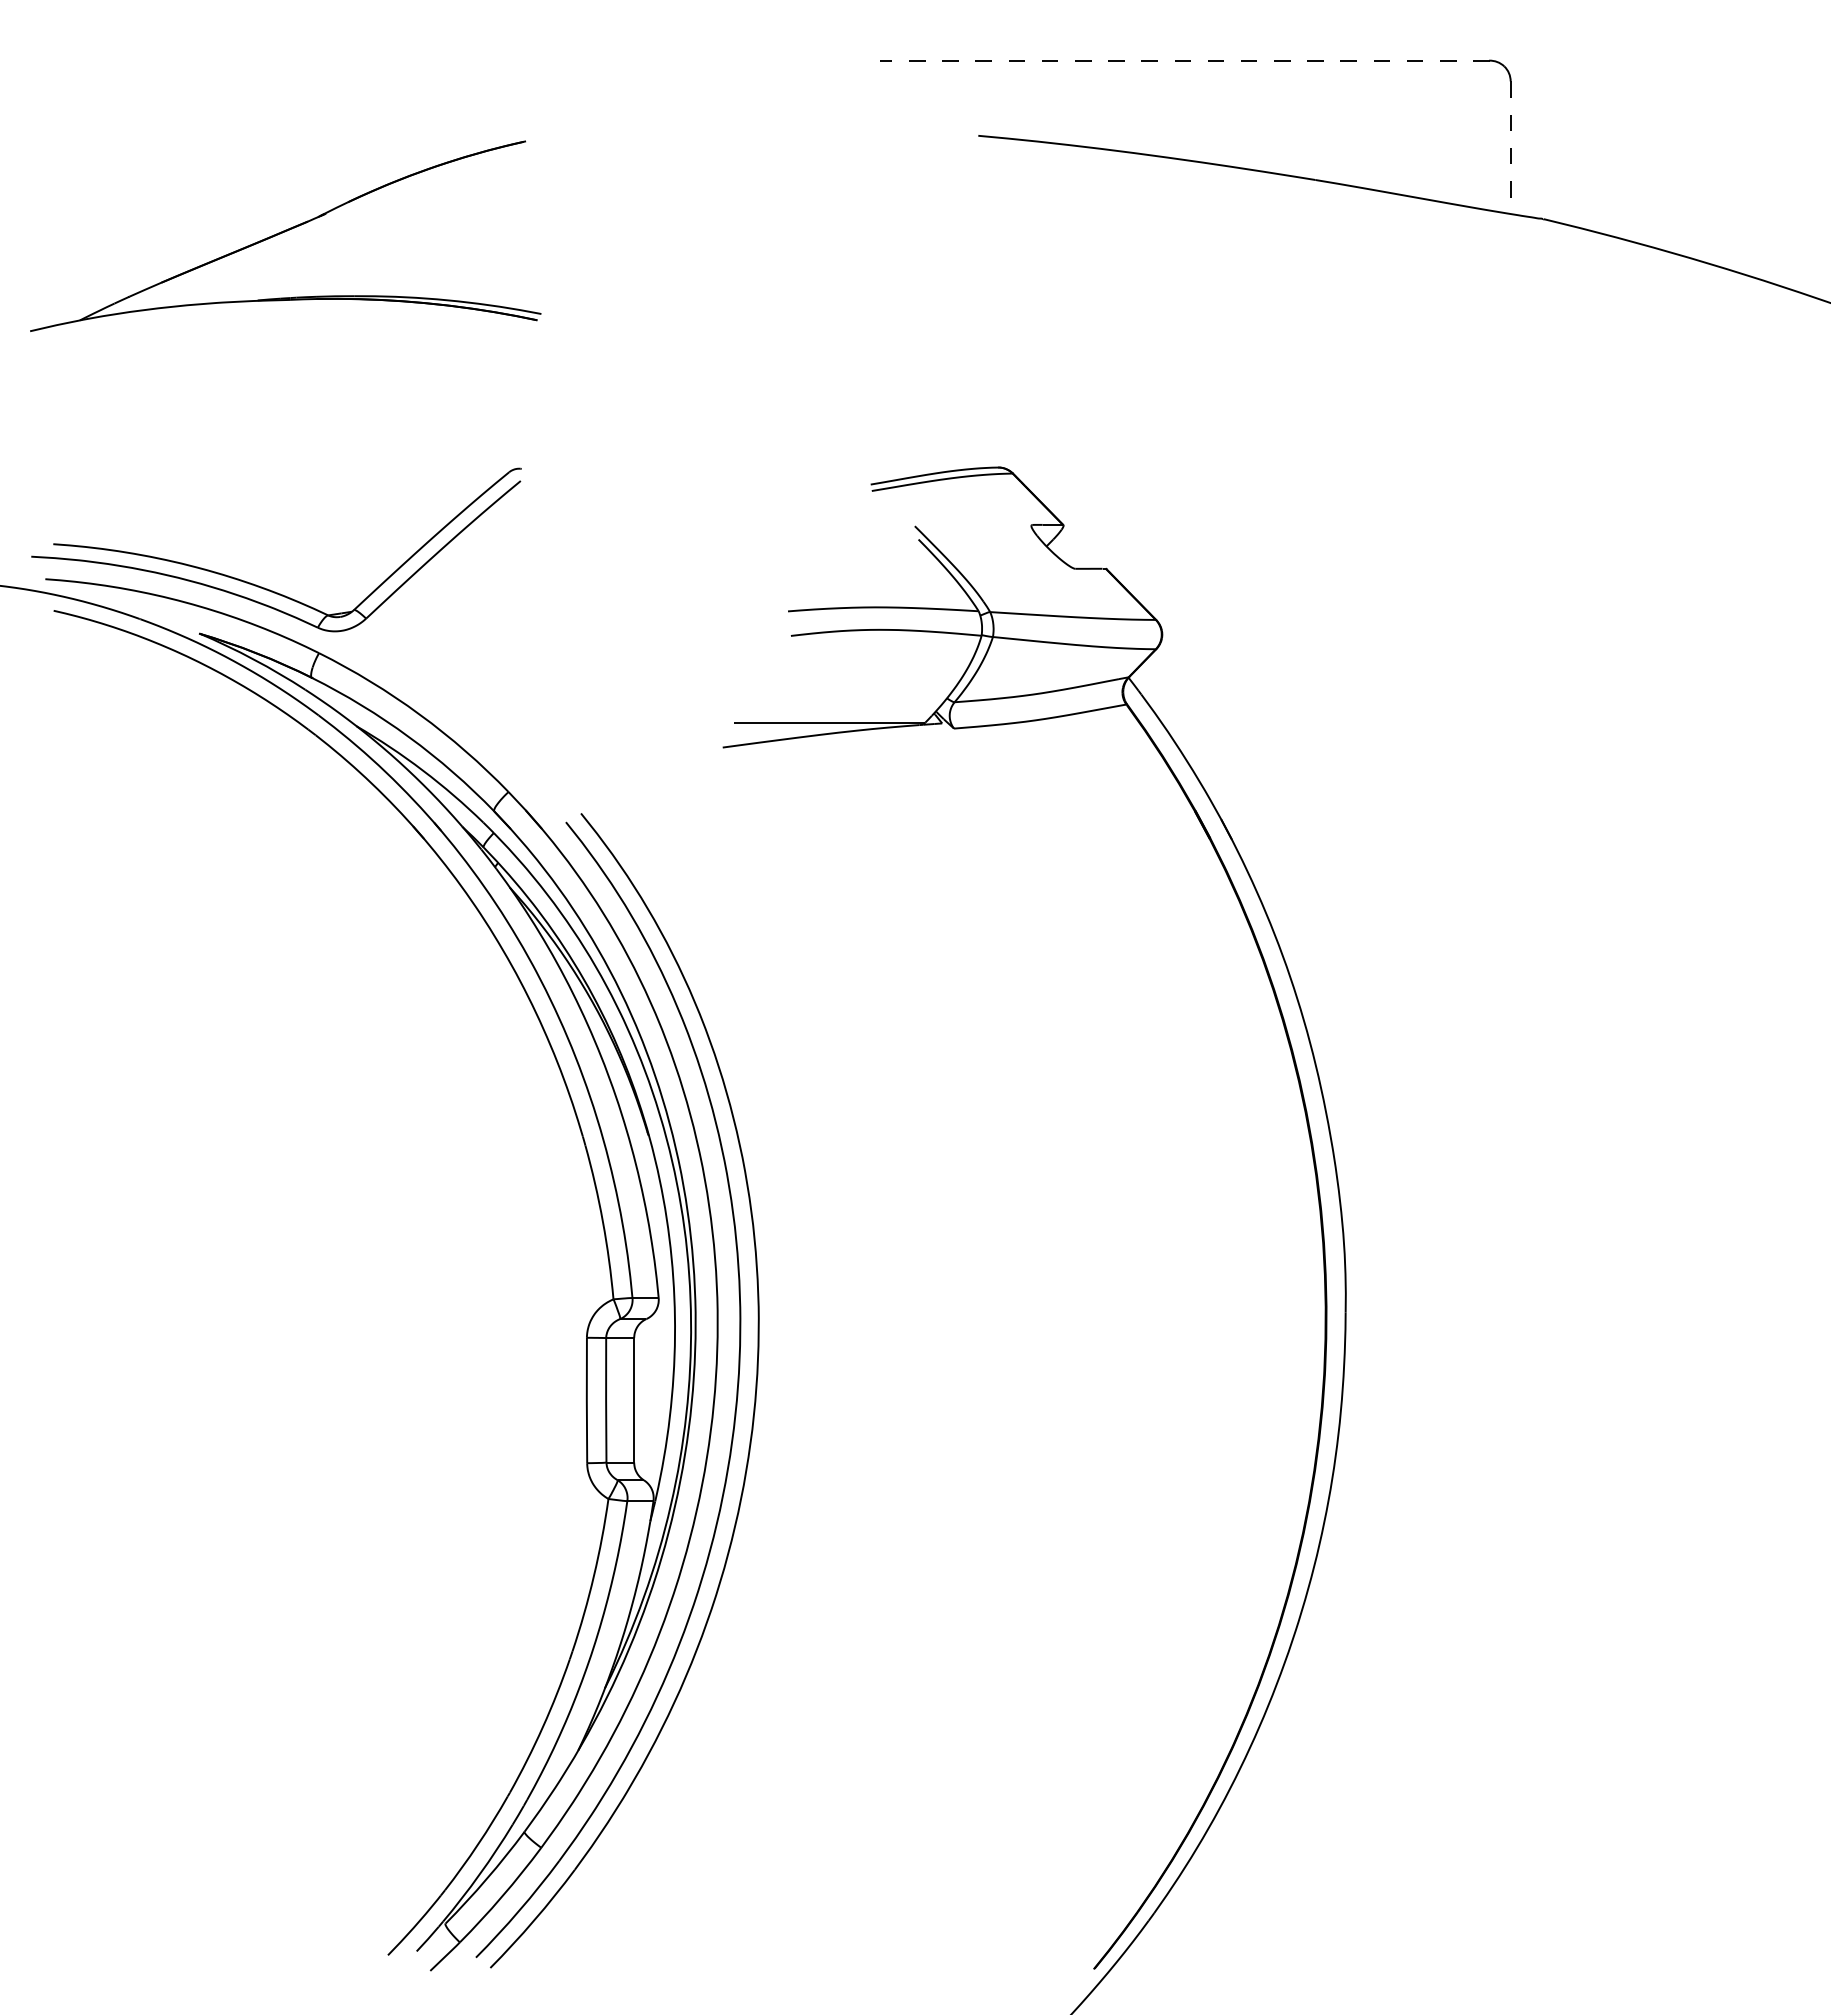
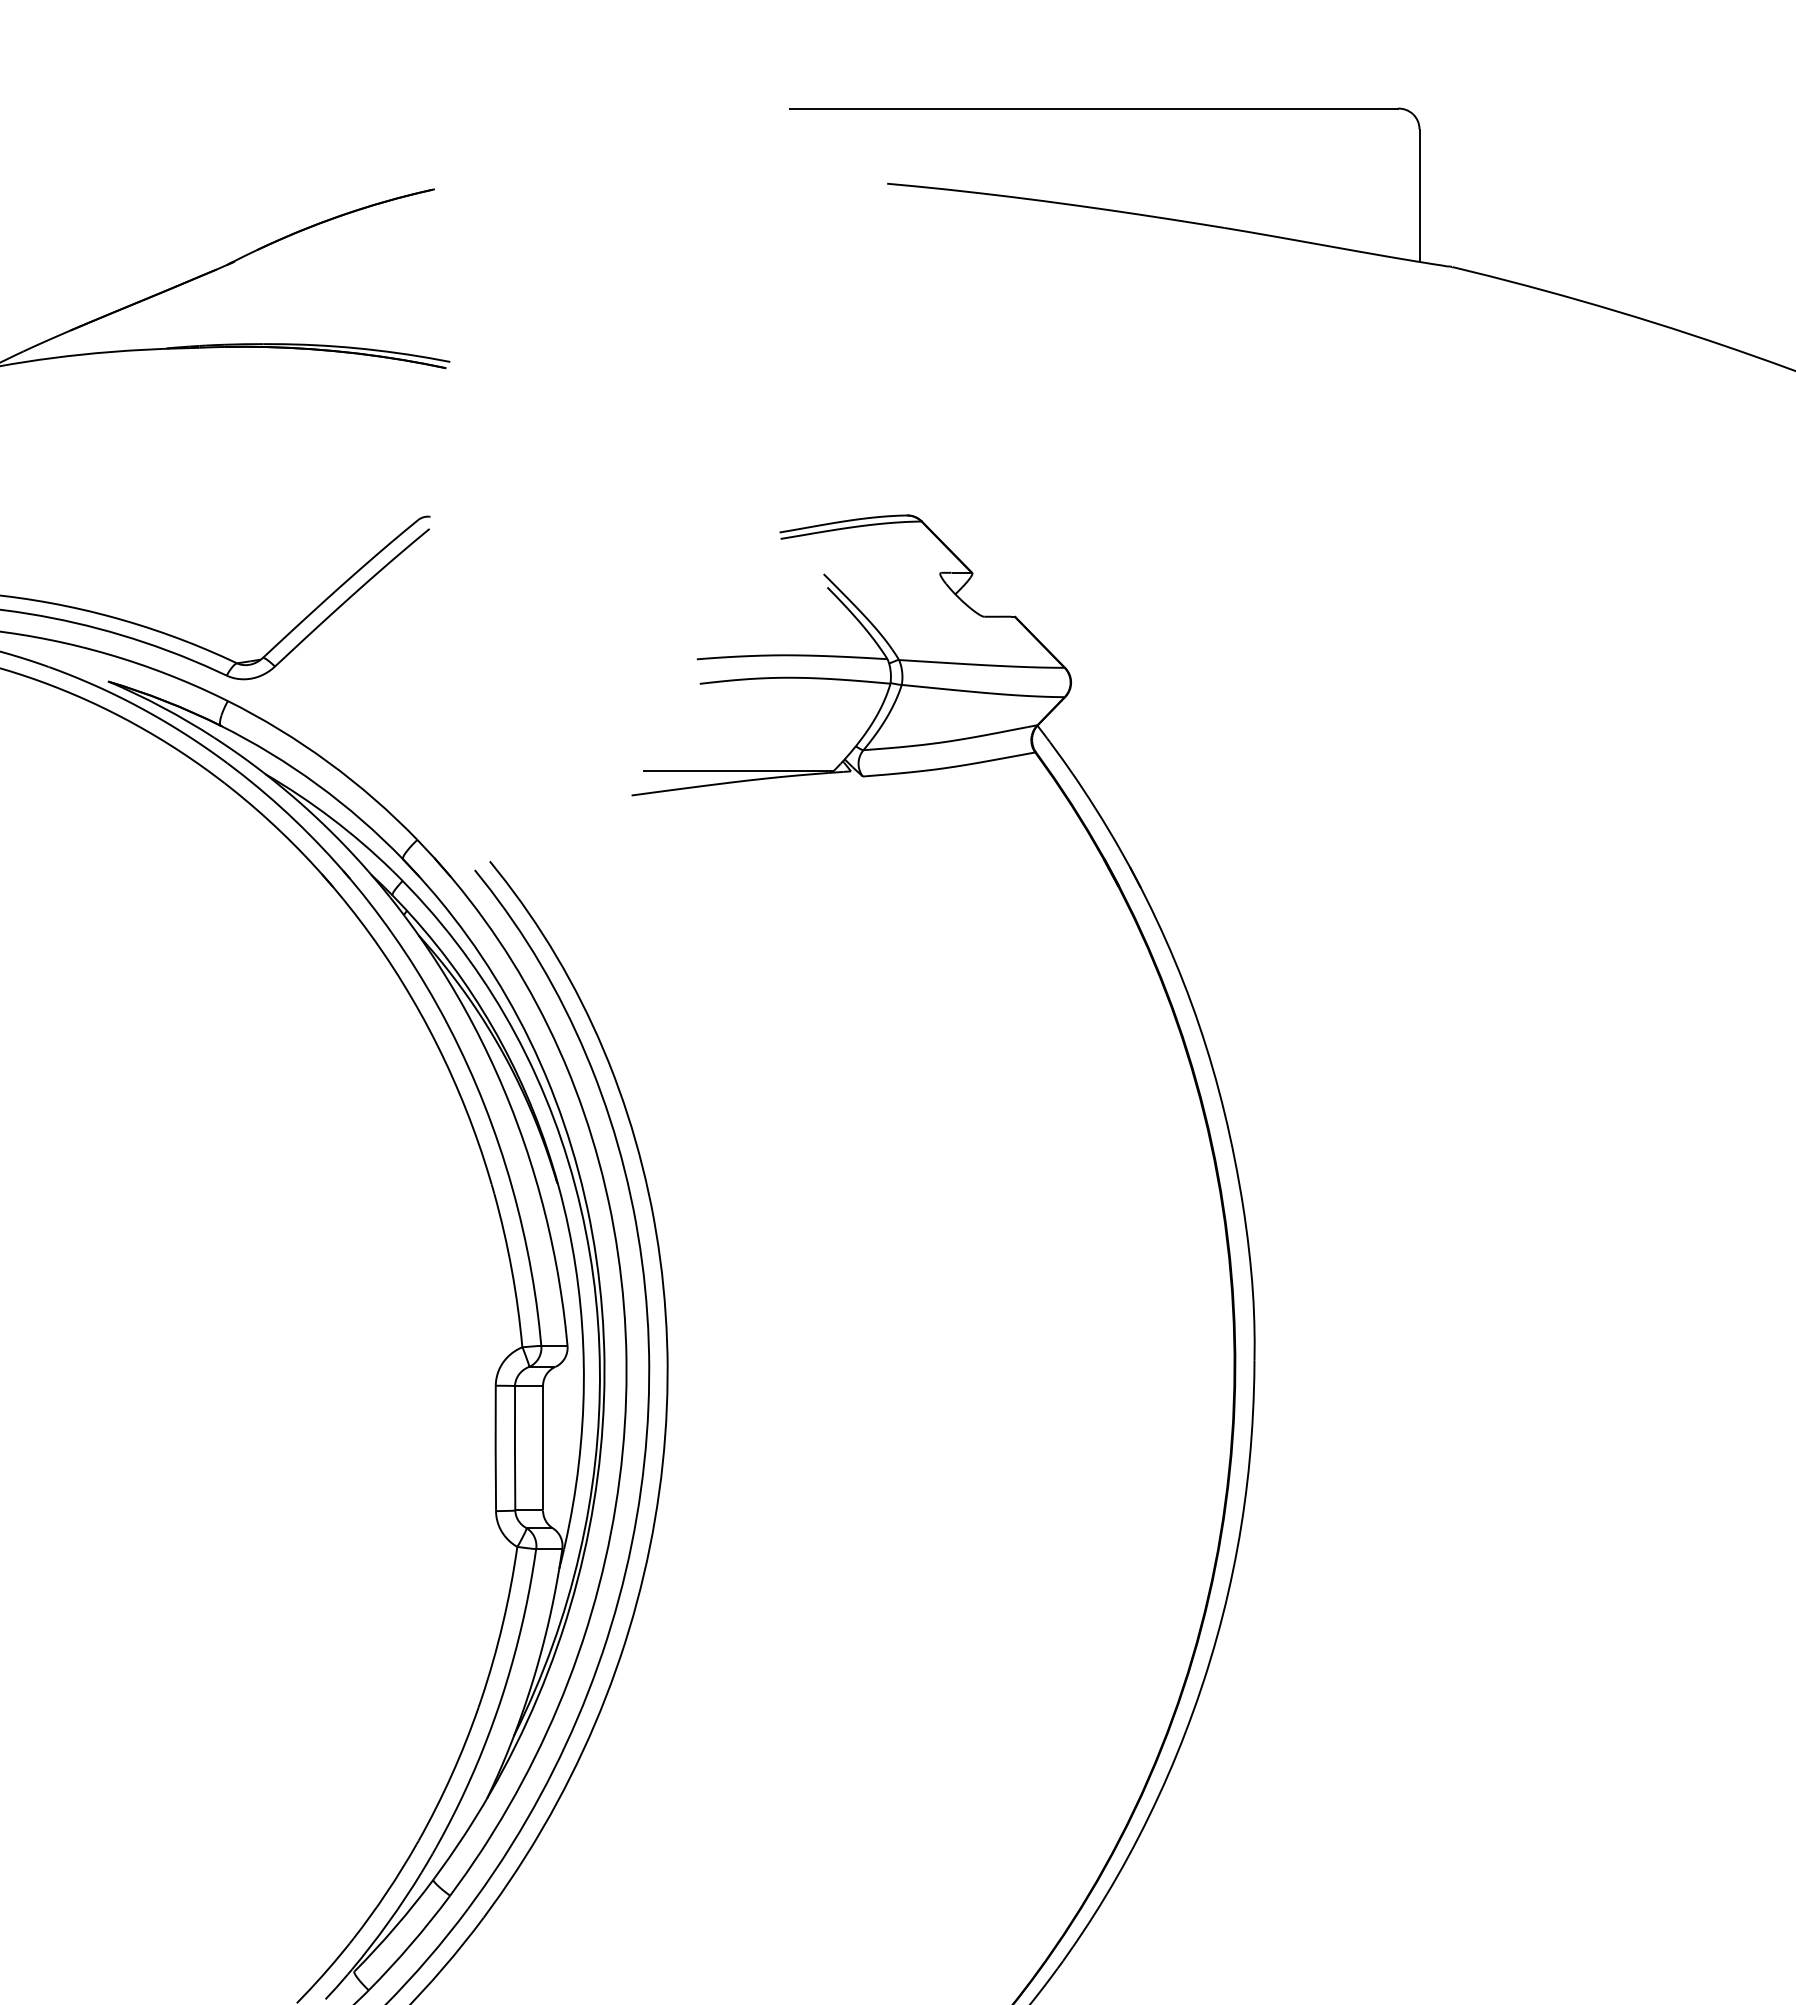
line: (1185, 60) -> (1094, 108), dashed -> solid
line: (1510, 148) -> (1419, 196), dashed -> solid

